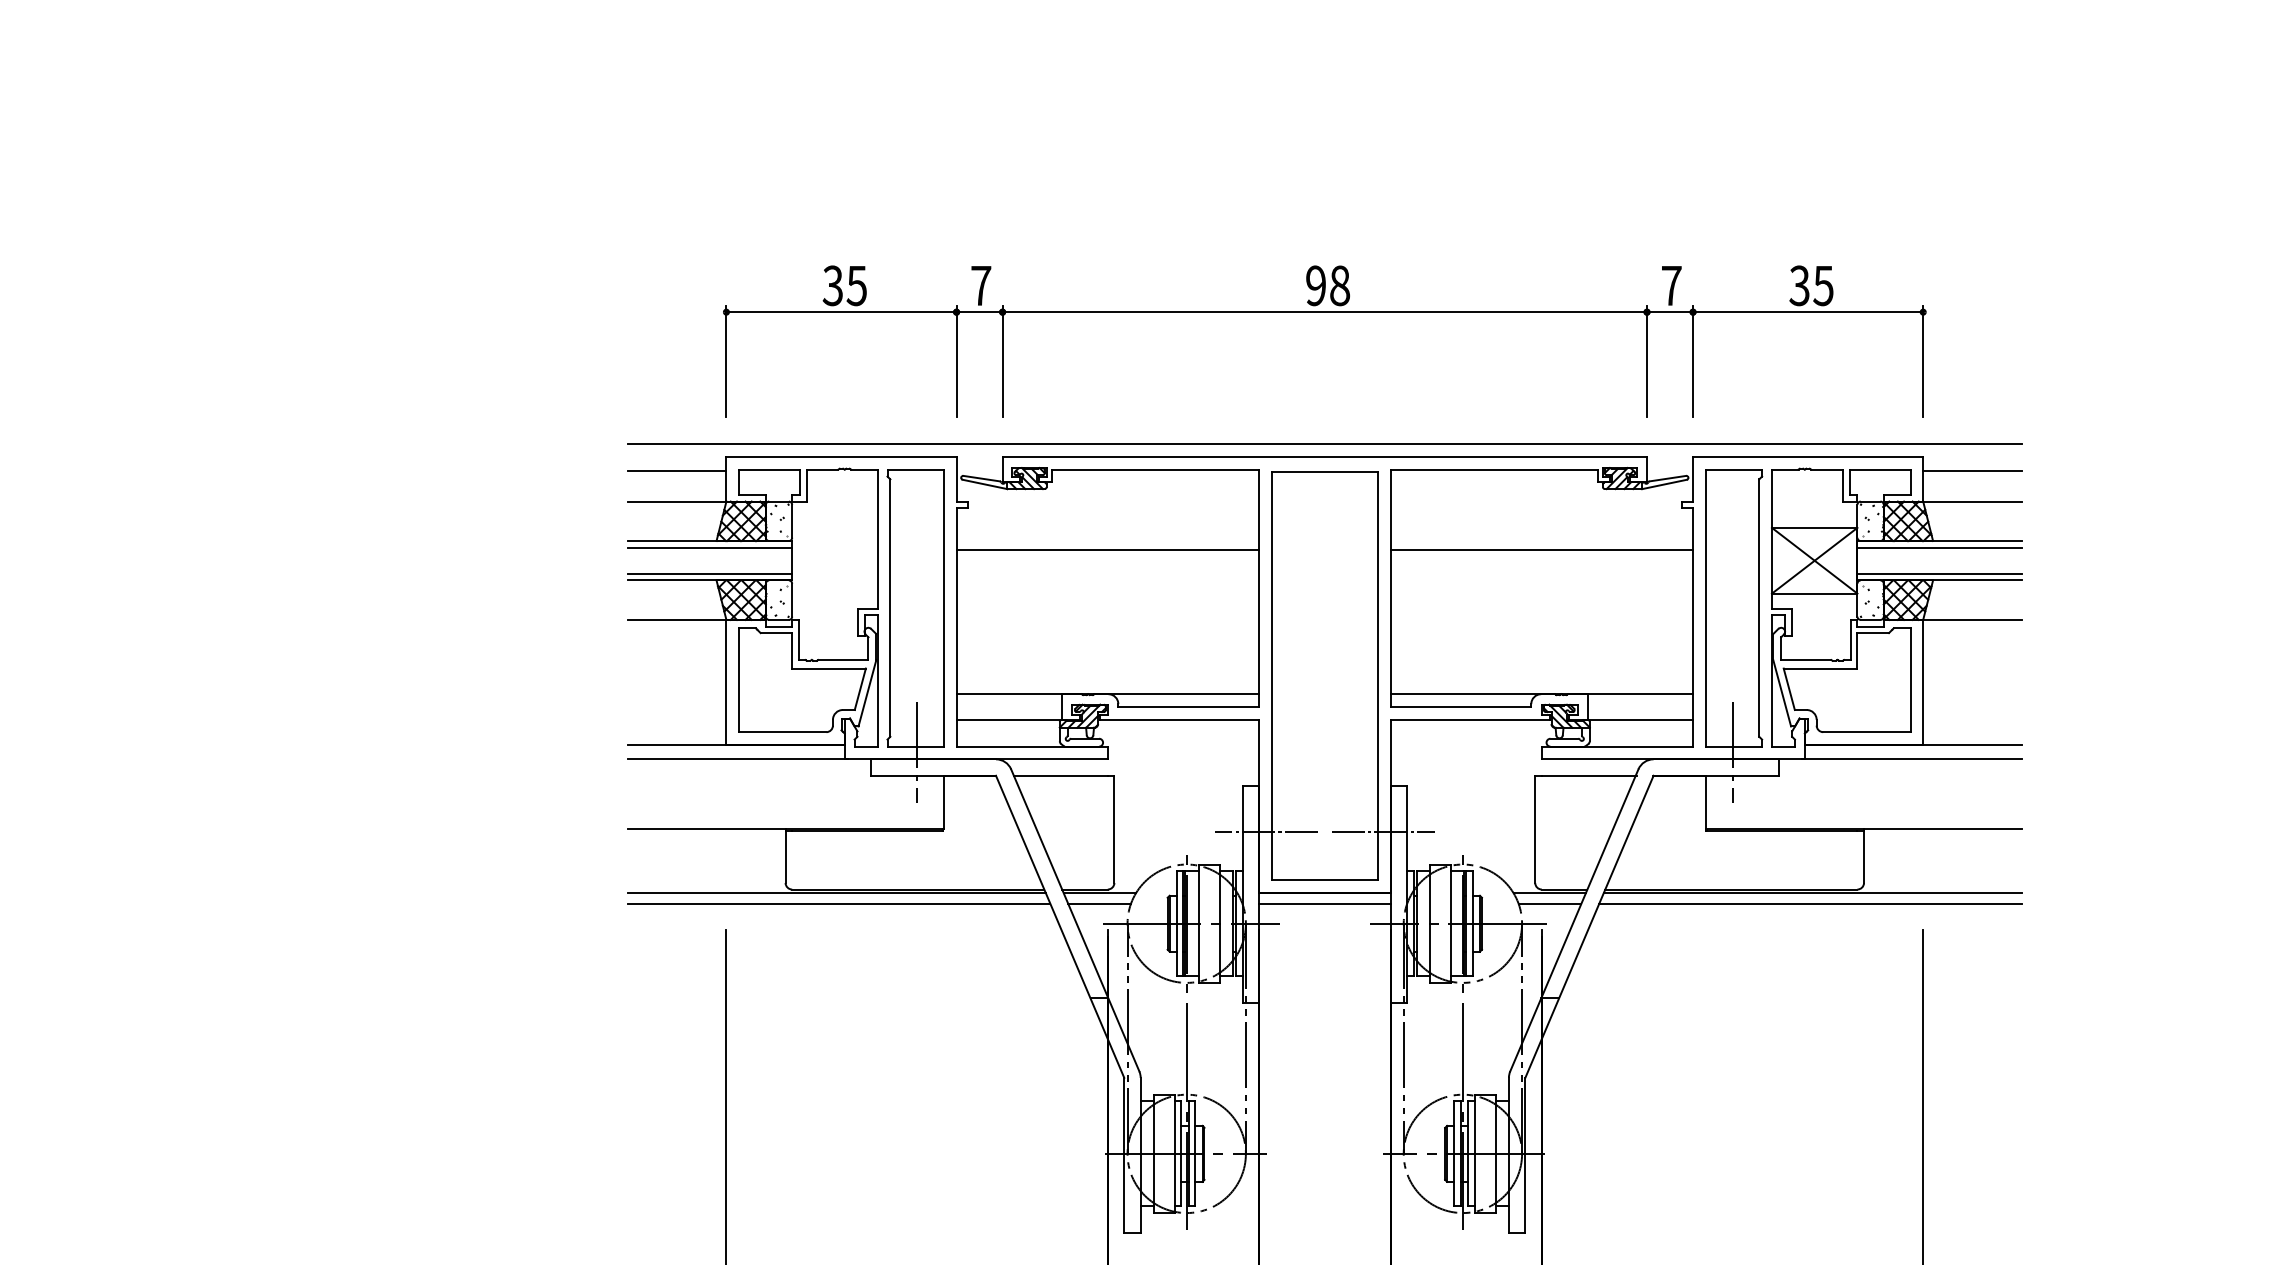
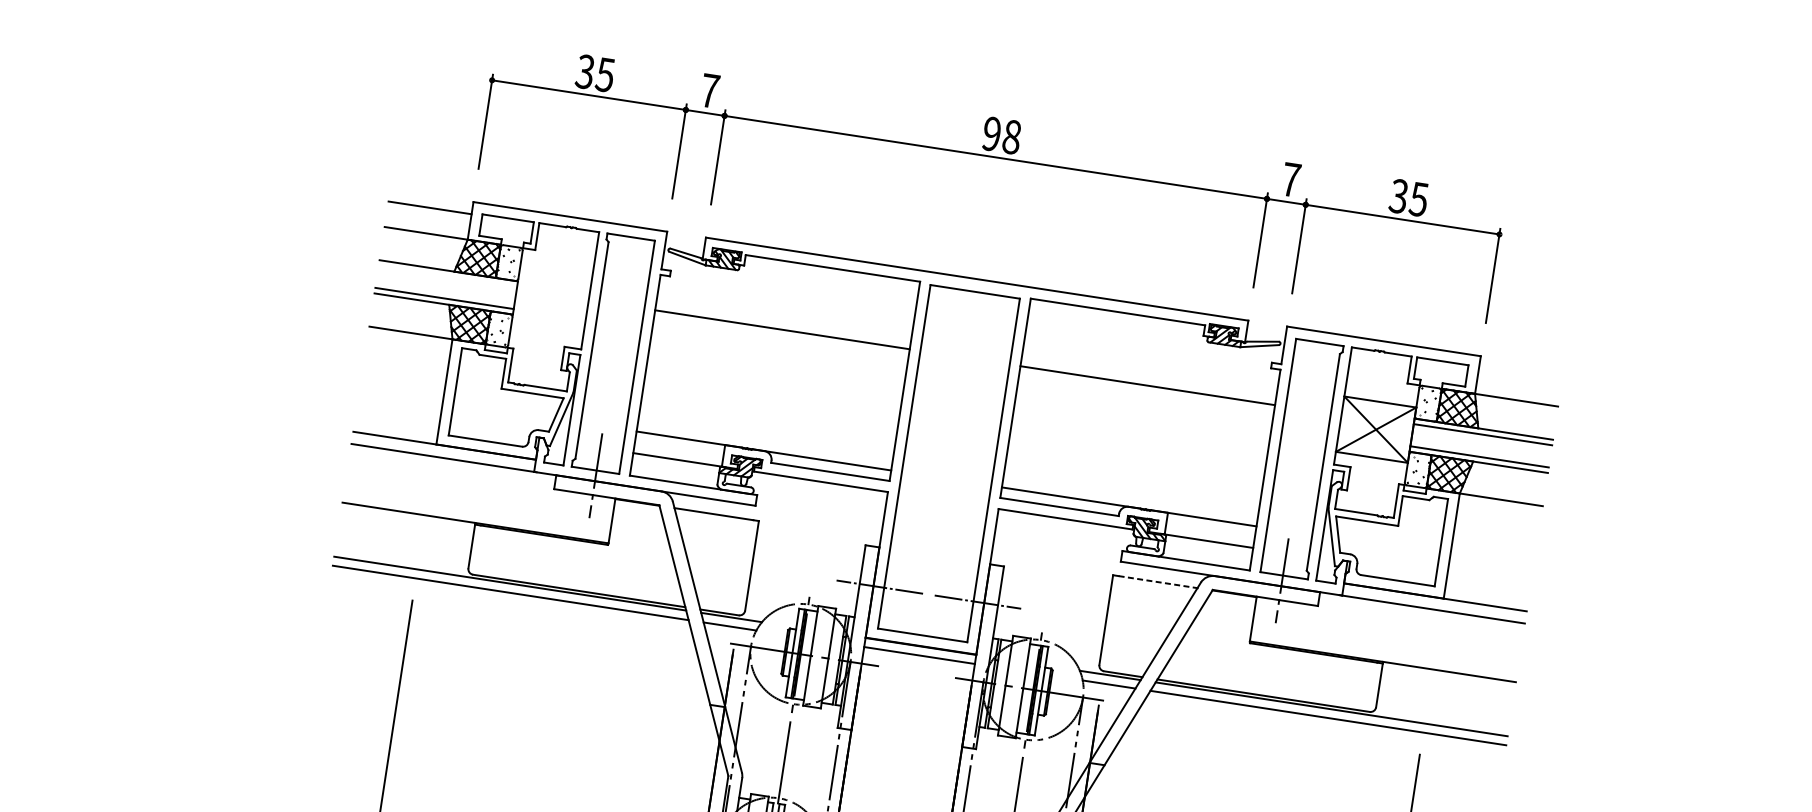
line: (1324, 443) -> (978, 267), removed
line: (1972, 471) -> (1520, 374), removed
line: (709, 547) -> (447, 276), removed
line: (1589, 776) -> (1158, 582), solid -> dashed

